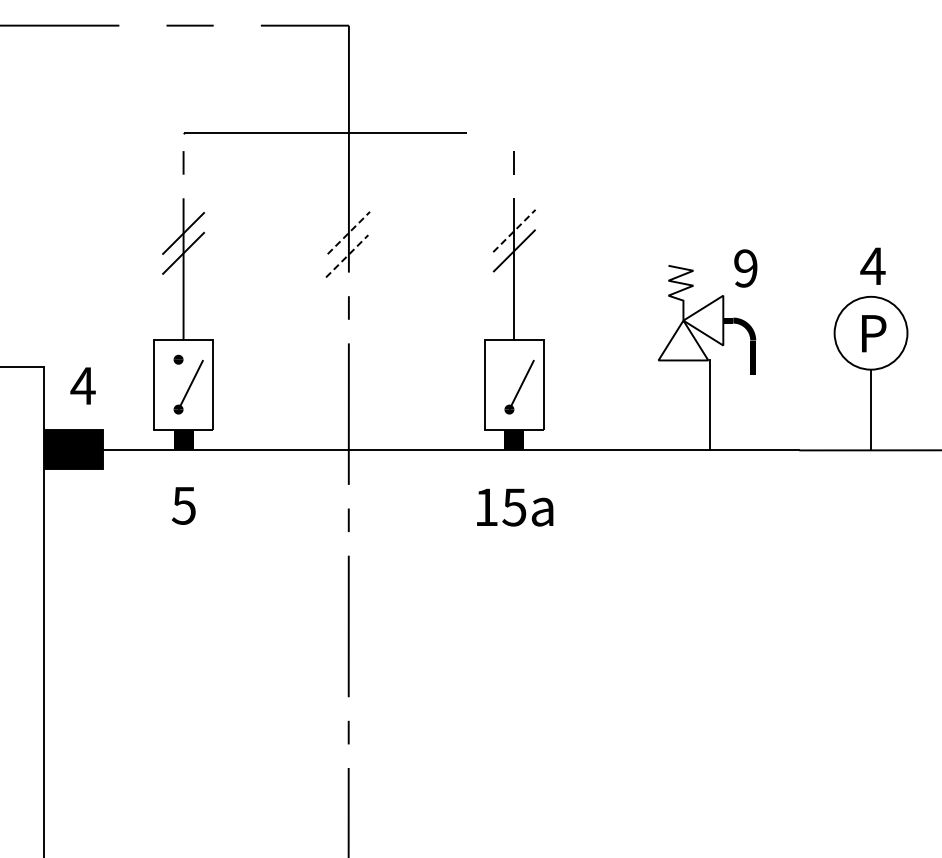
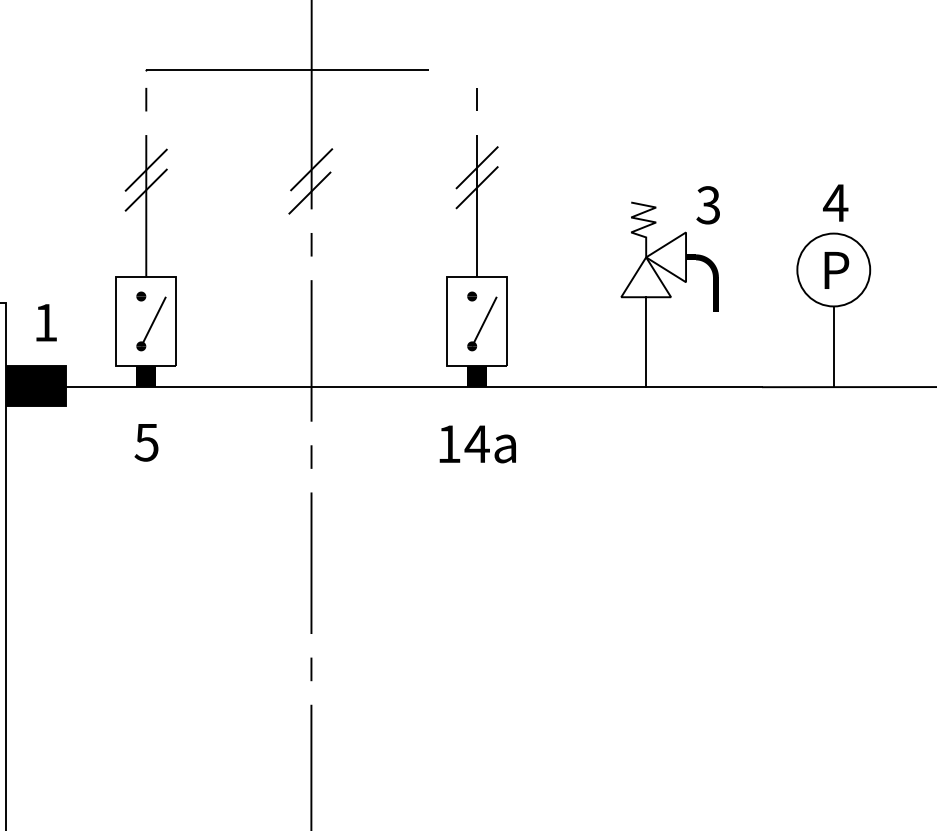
line: (514, 230) -> (477, 167), dashed -> solid
line: (348, 233) -> (311, 170), dashed -> solid
line: (347, 256) -> (310, 193), dashed -> solid
text: (745, 268) -> (708, 205), 9 -> 3
part: (509, 359) -> (472, 296), added
text: (82, 385) -> (45, 322), 4 -> 1
line: (710, 405) -> (646, 342), moved
text: (514, 507) -> (477, 444), 15 -> 14

